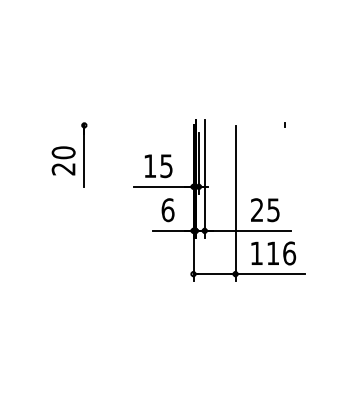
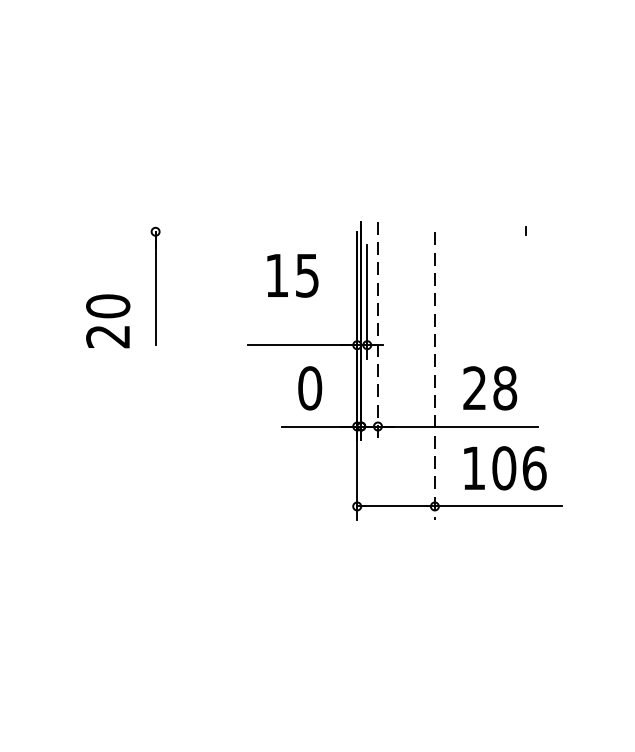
text: (63, 160) -> (107, 320), moved
text: (158, 166) -> (292, 276), moved
line: (204, 179) -> (377, 331), solid -> dashed
line: (235, 203) -> (434, 376), solid -> dashed
text: (167, 209) -> (309, 387), 6 -> 0
text: (273, 210) -> (504, 388), 25 -> 28
text: (272, 253) -> (503, 468), 116 -> 106

